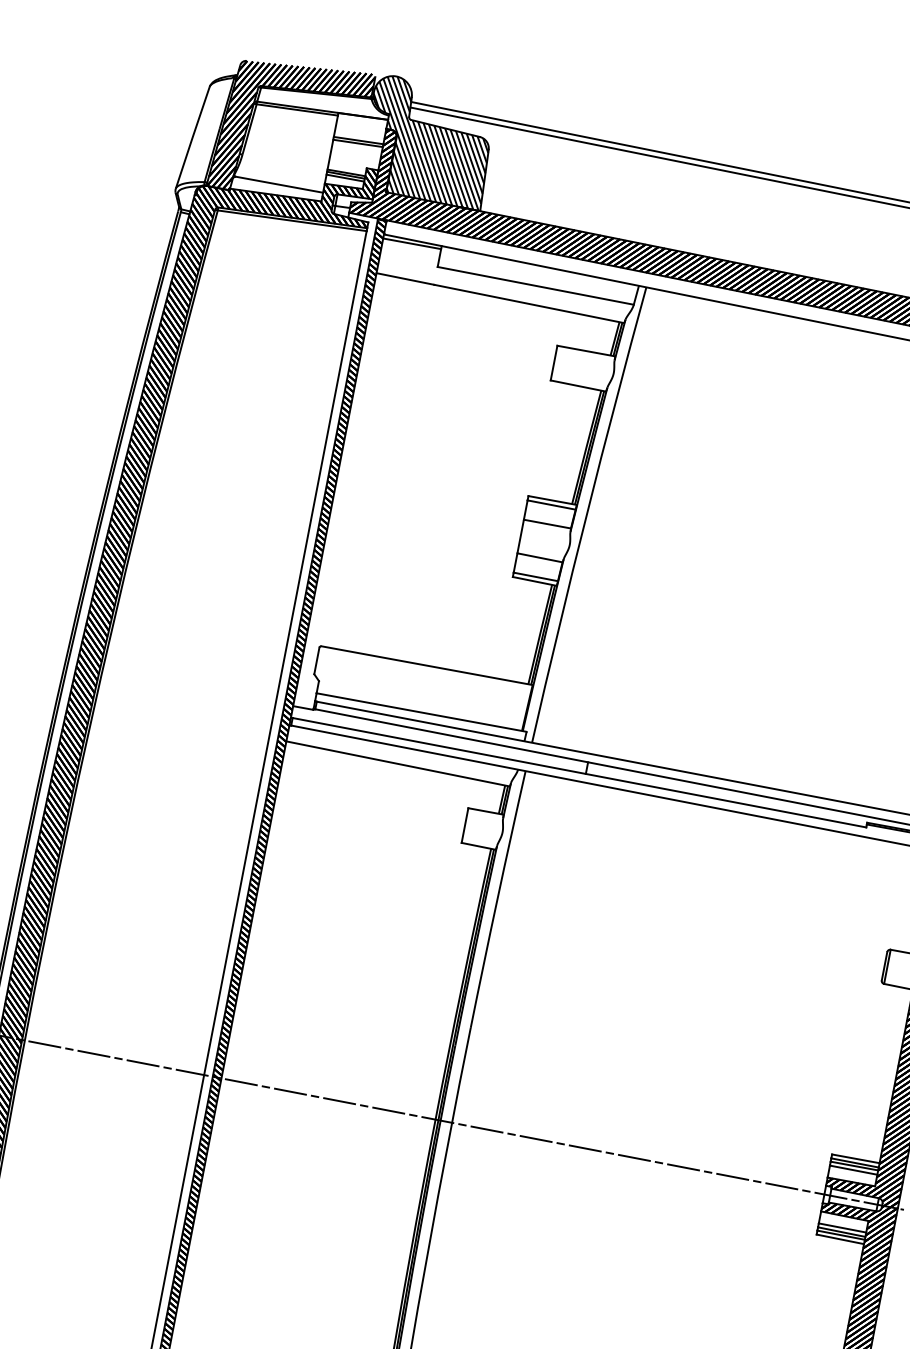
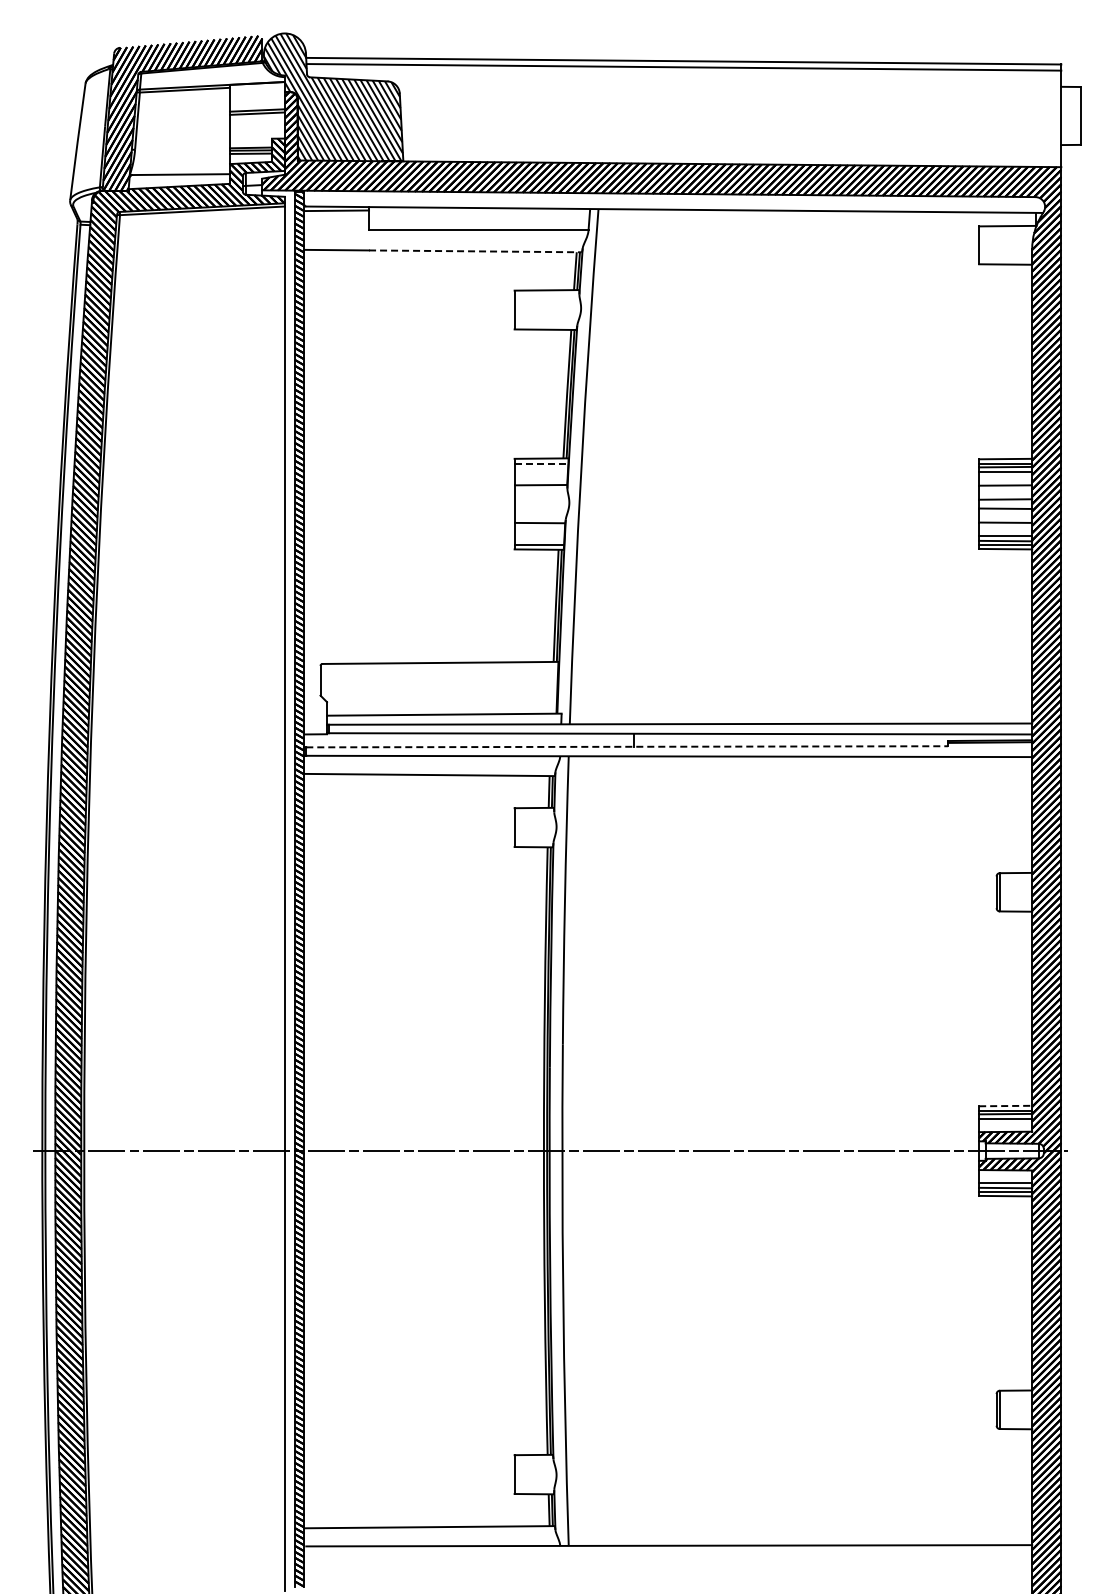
line: (529, 304) -> (475, 251), solid -> dashed
line: (551, 504) -> (541, 463), solid -> dashed
line: (579, 772) -> (627, 746), solid -> dashed
line: (855, 1159) -> (1005, 1106), solid -> dashed

